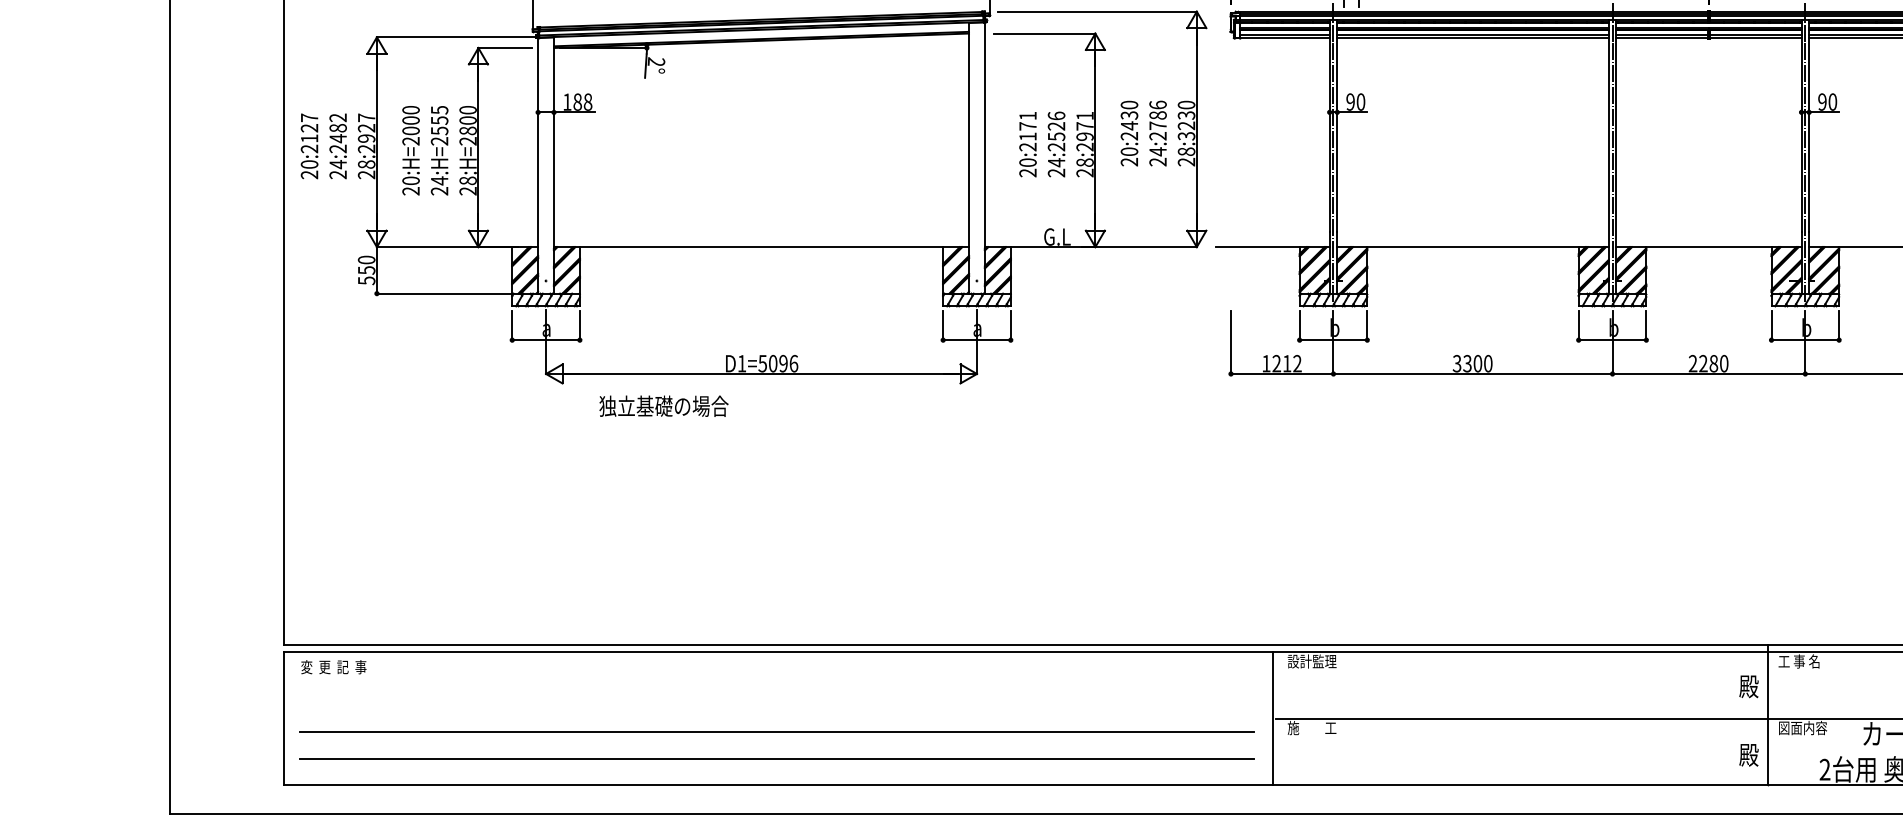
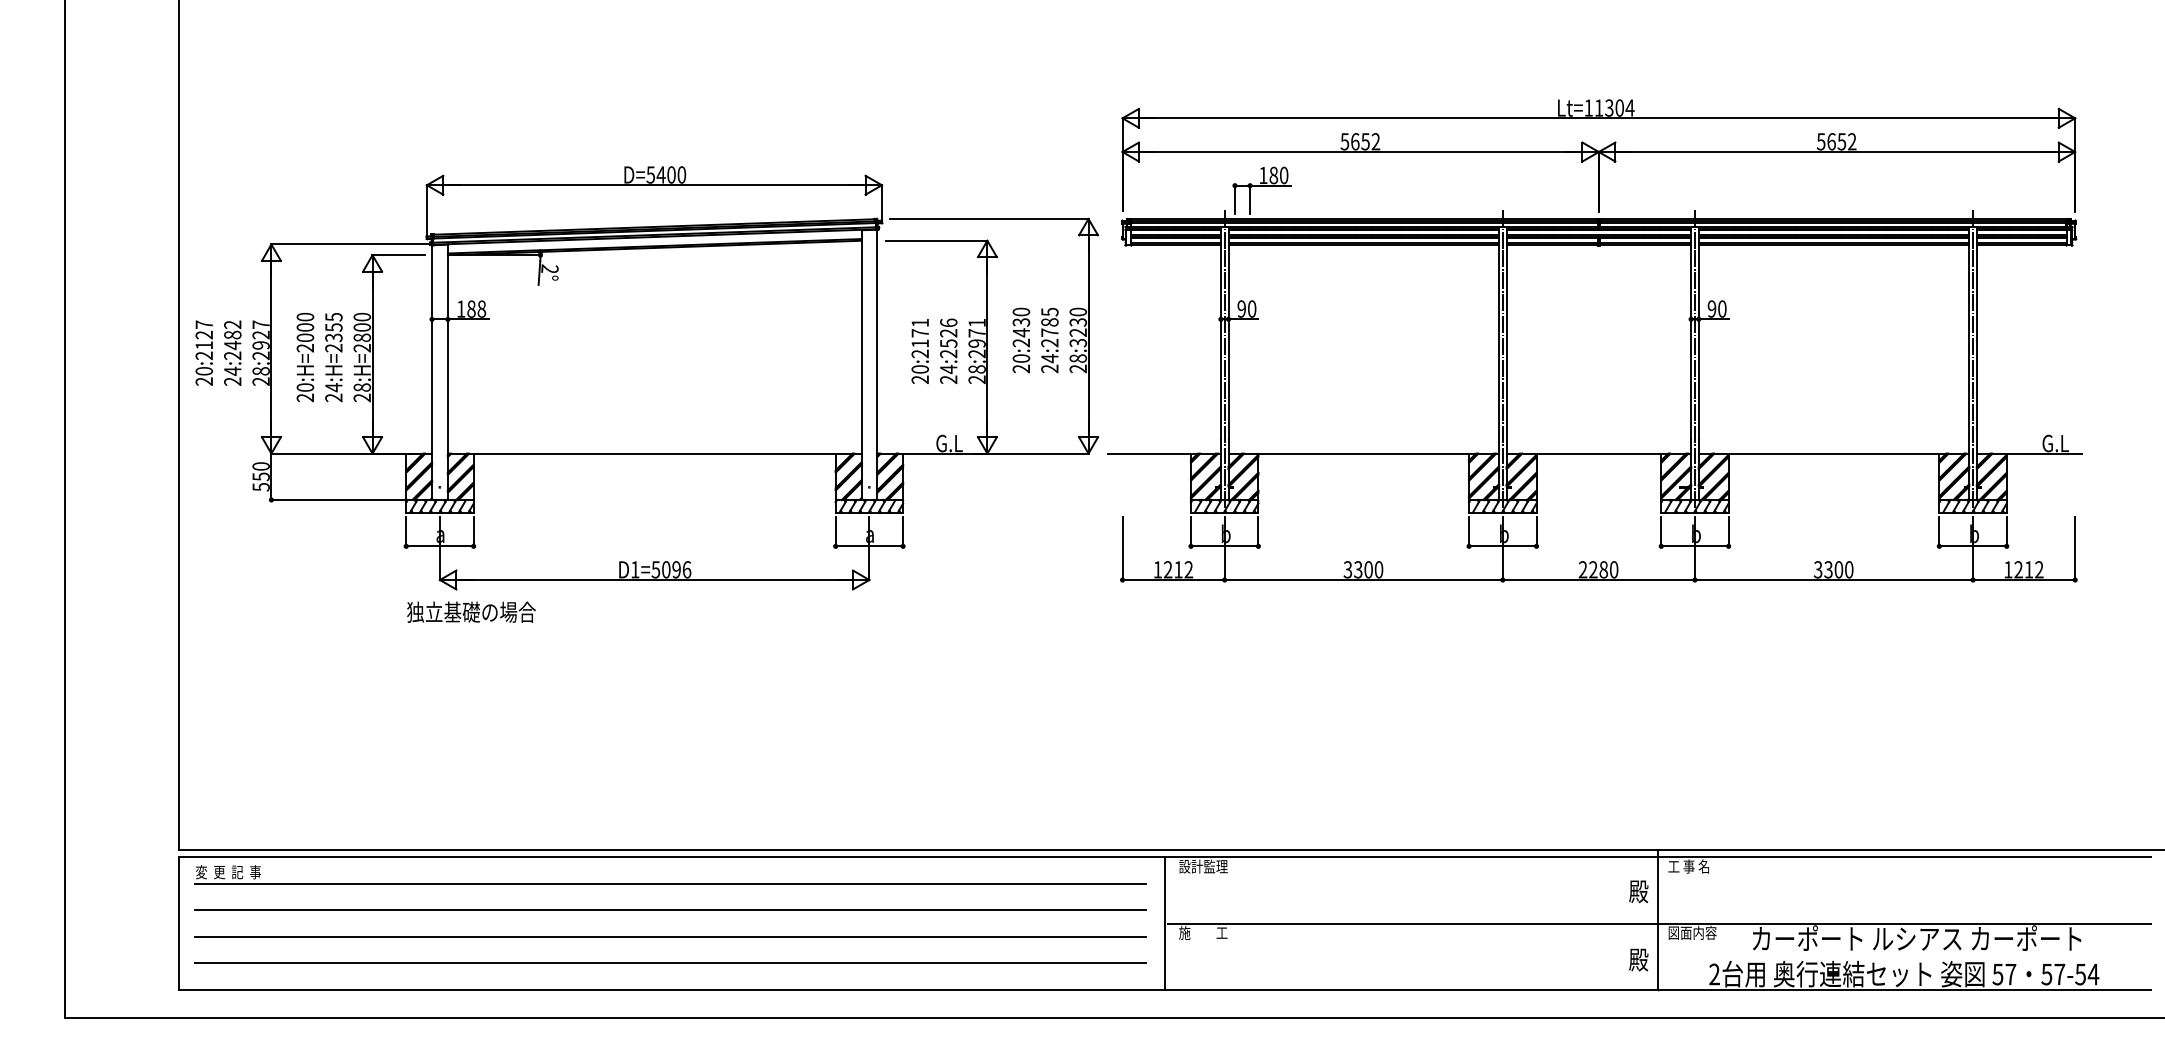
text: (1157, 104) -> (1049, 311), 24:2786 -> 24:2785
text: (439, 130) -> (333, 337), 24:H=2555 -> 24:H=2355
text: (664, 405) -> (471, 611), moved
line: (776, 678) -> (669, 883), added
line: (776, 705) -> (669, 910), added

